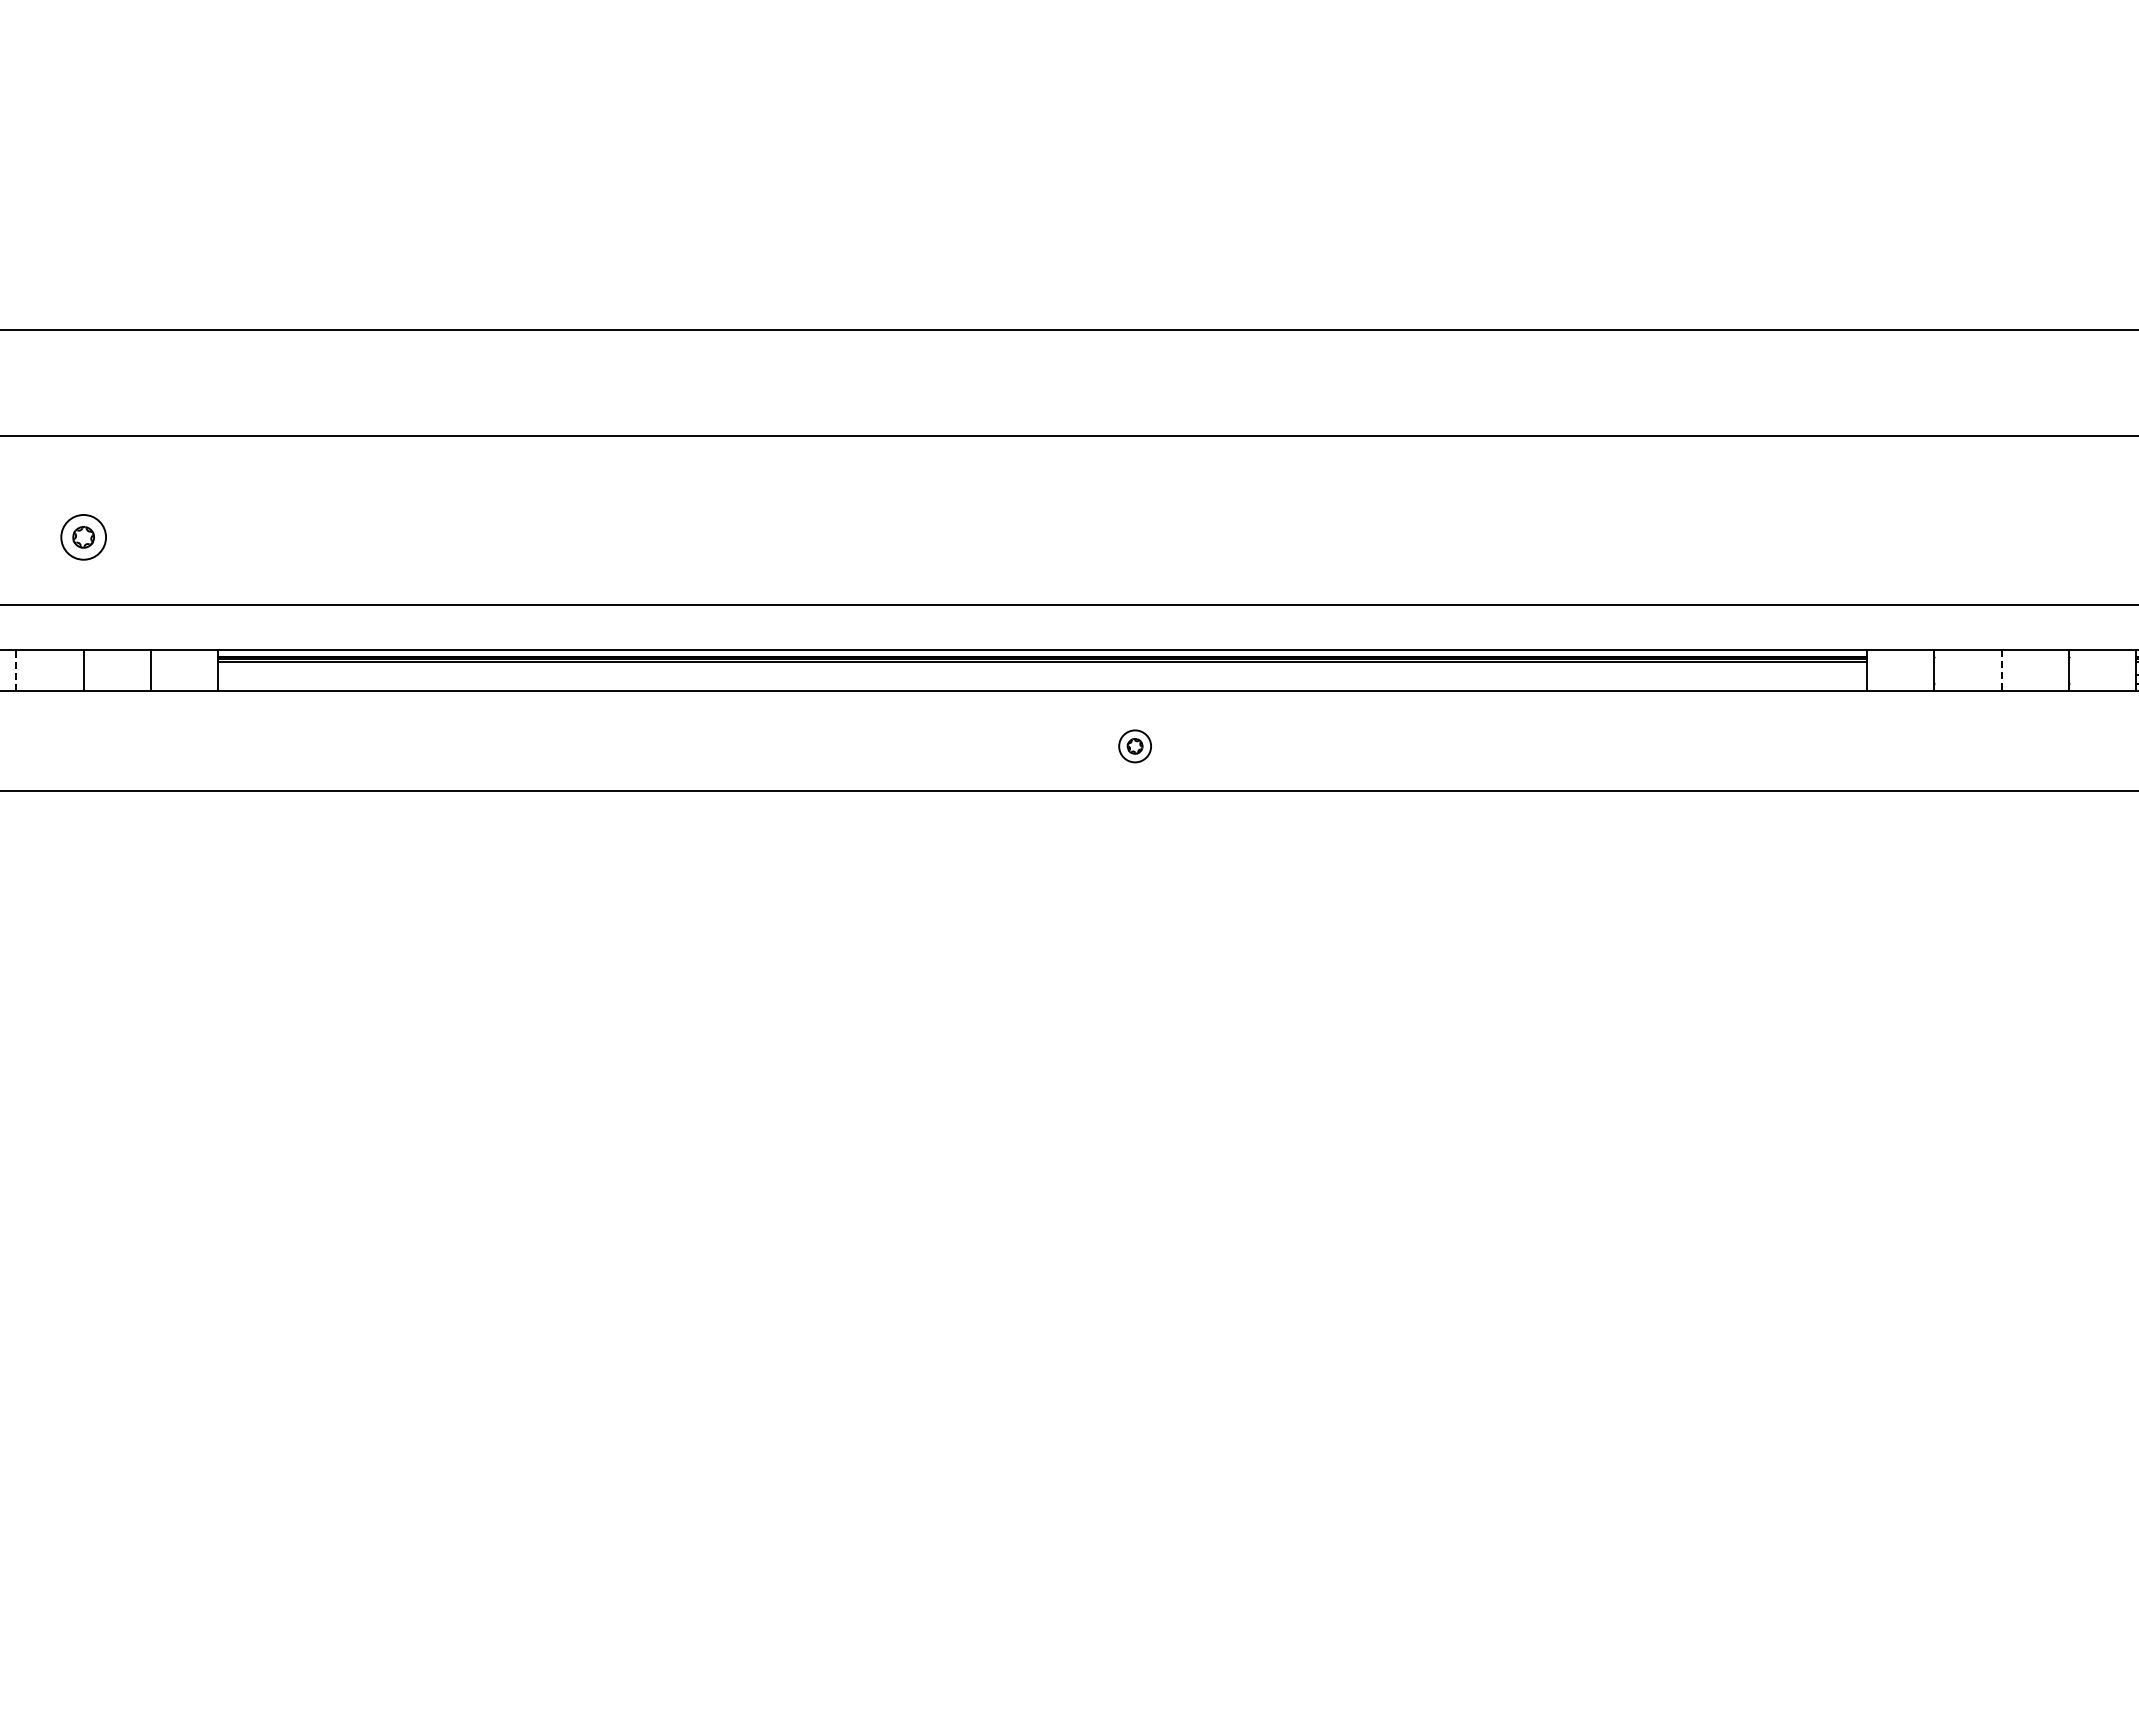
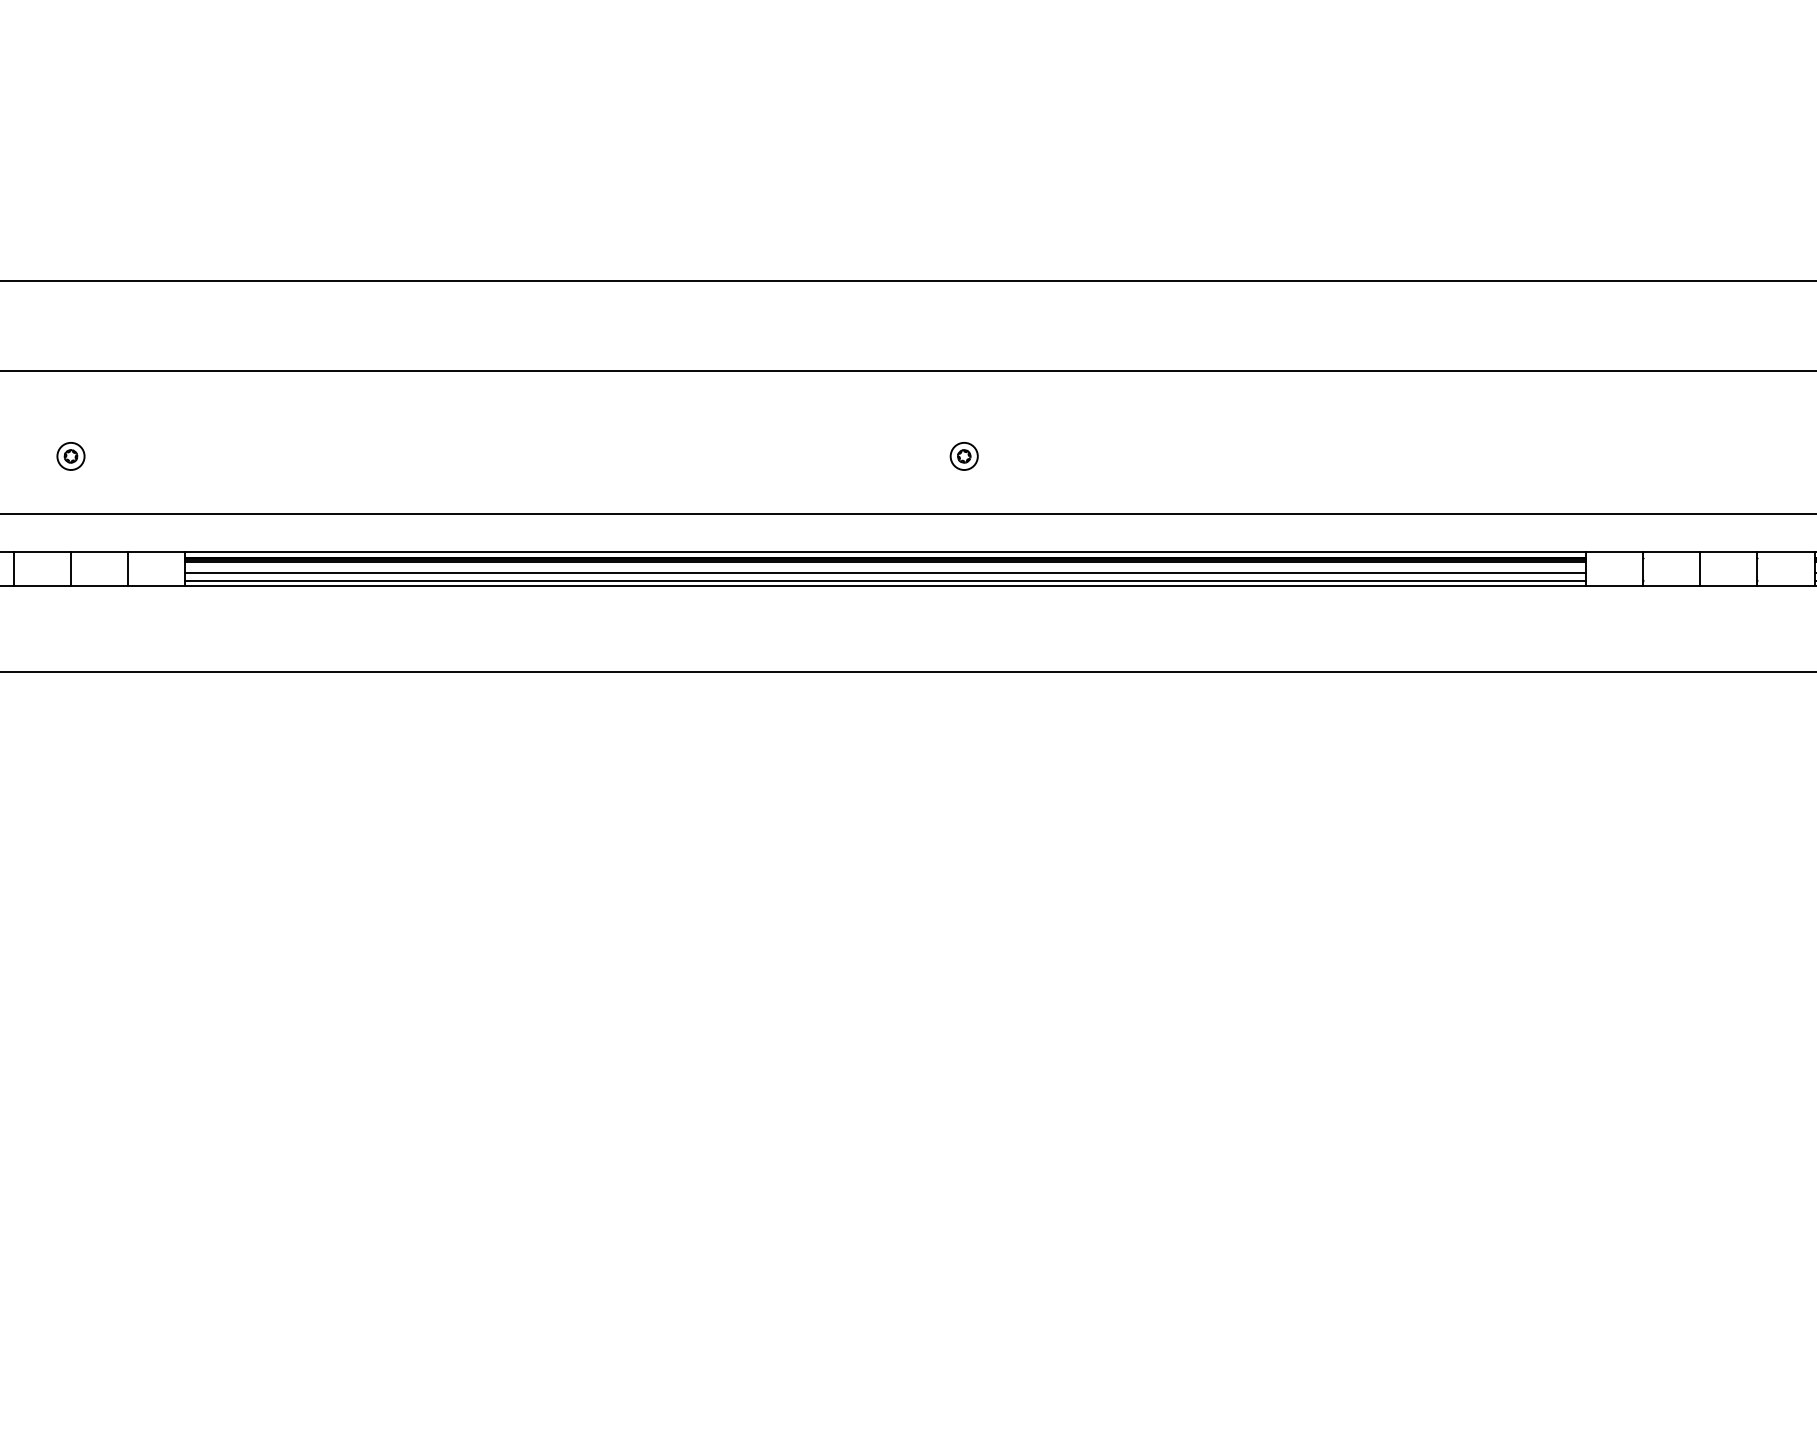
part: (83, 537) -> (70, 456), size x0.71
line: (16, 669) -> (13, 568), dashed -> solid
line: (2001, 670) -> (1700, 569), dashed -> solid
line: (1042, 675) -> (885, 573), added
line: (1042, 683) -> (885, 580), added
part: (1134, 746) -> (963, 456), moved

